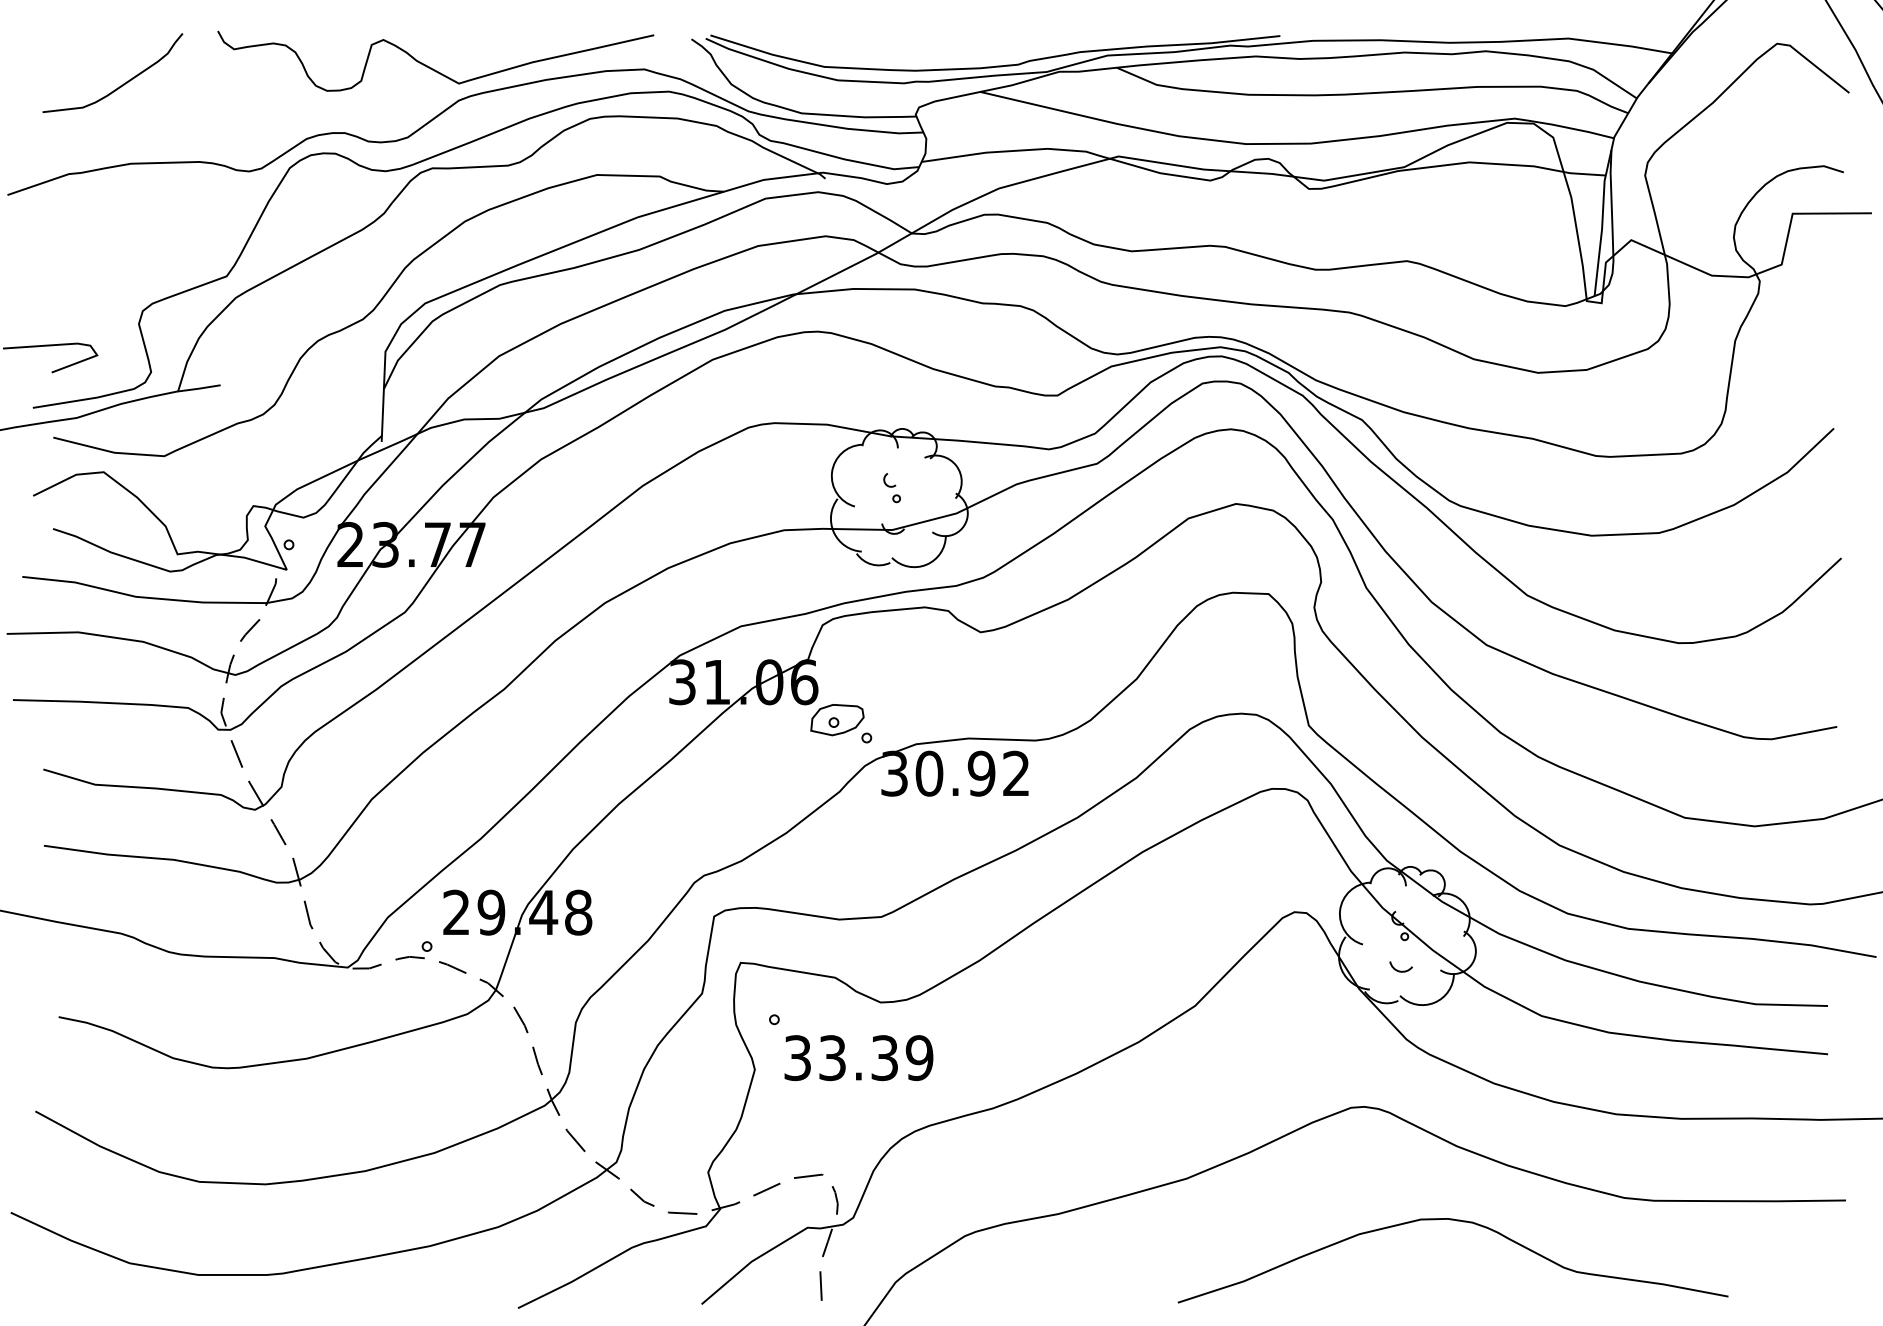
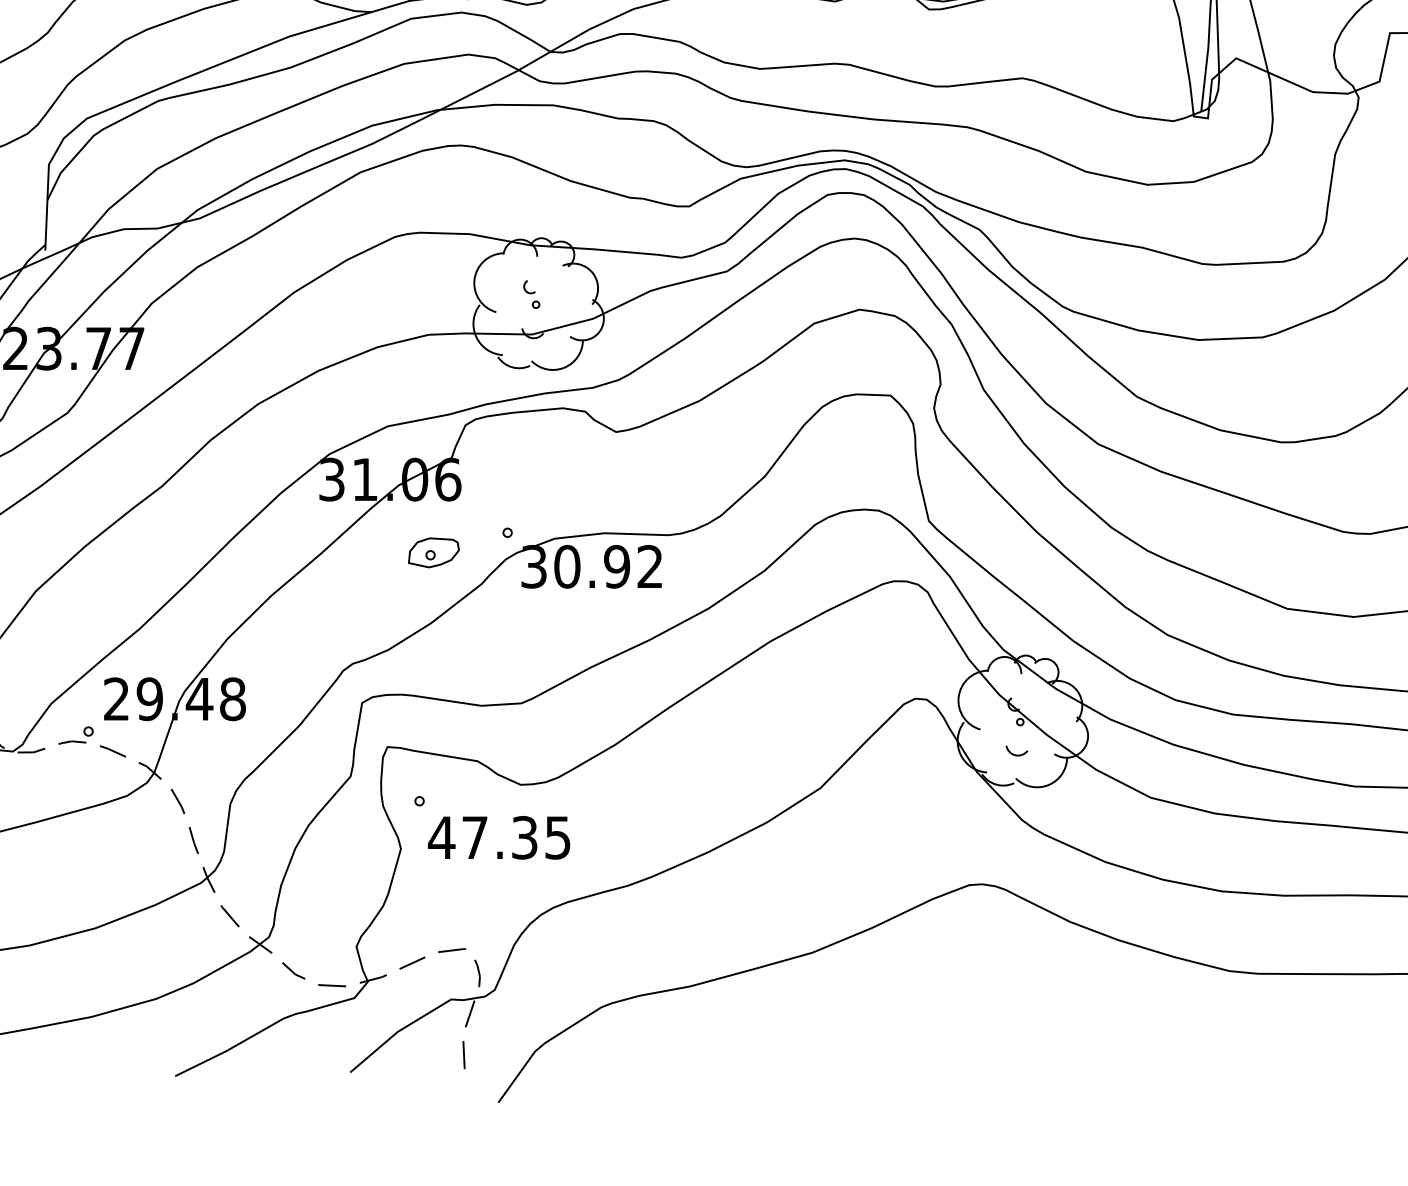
part: (837, 720) -> (433, 553), moved
text: (858, 1058) -> (499, 838), 33.39 -> 47.35
curve: (1456, 1221) -> (1069, 993), removed

